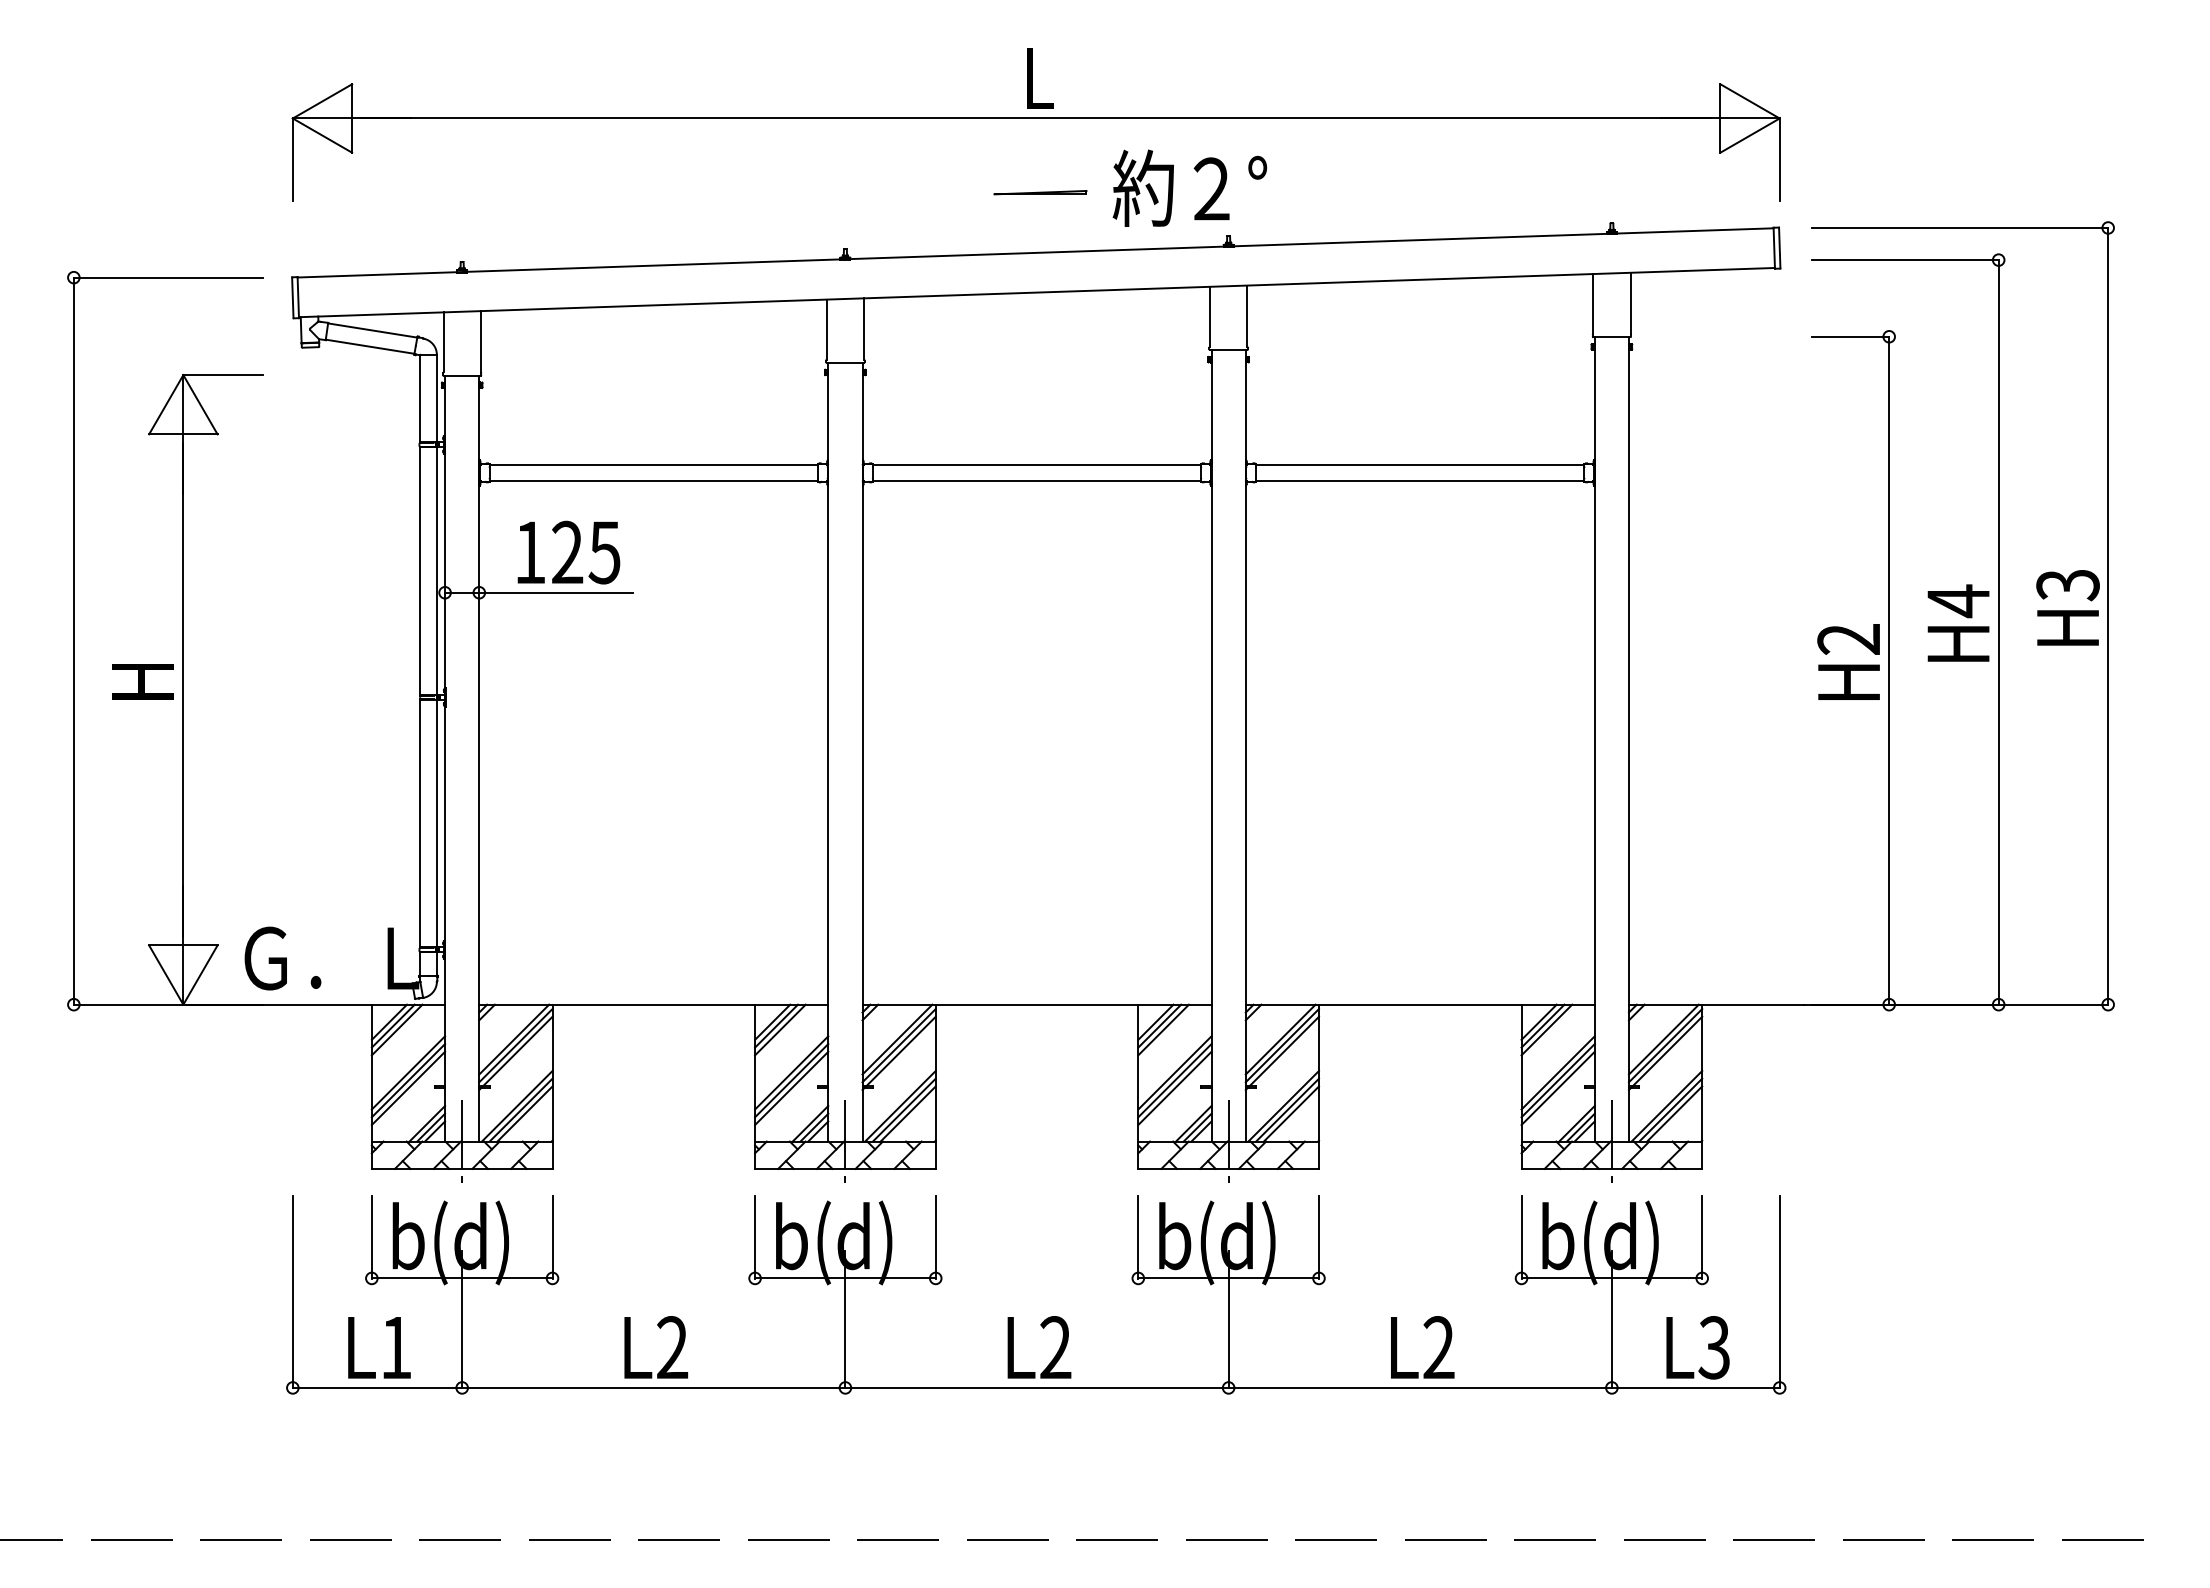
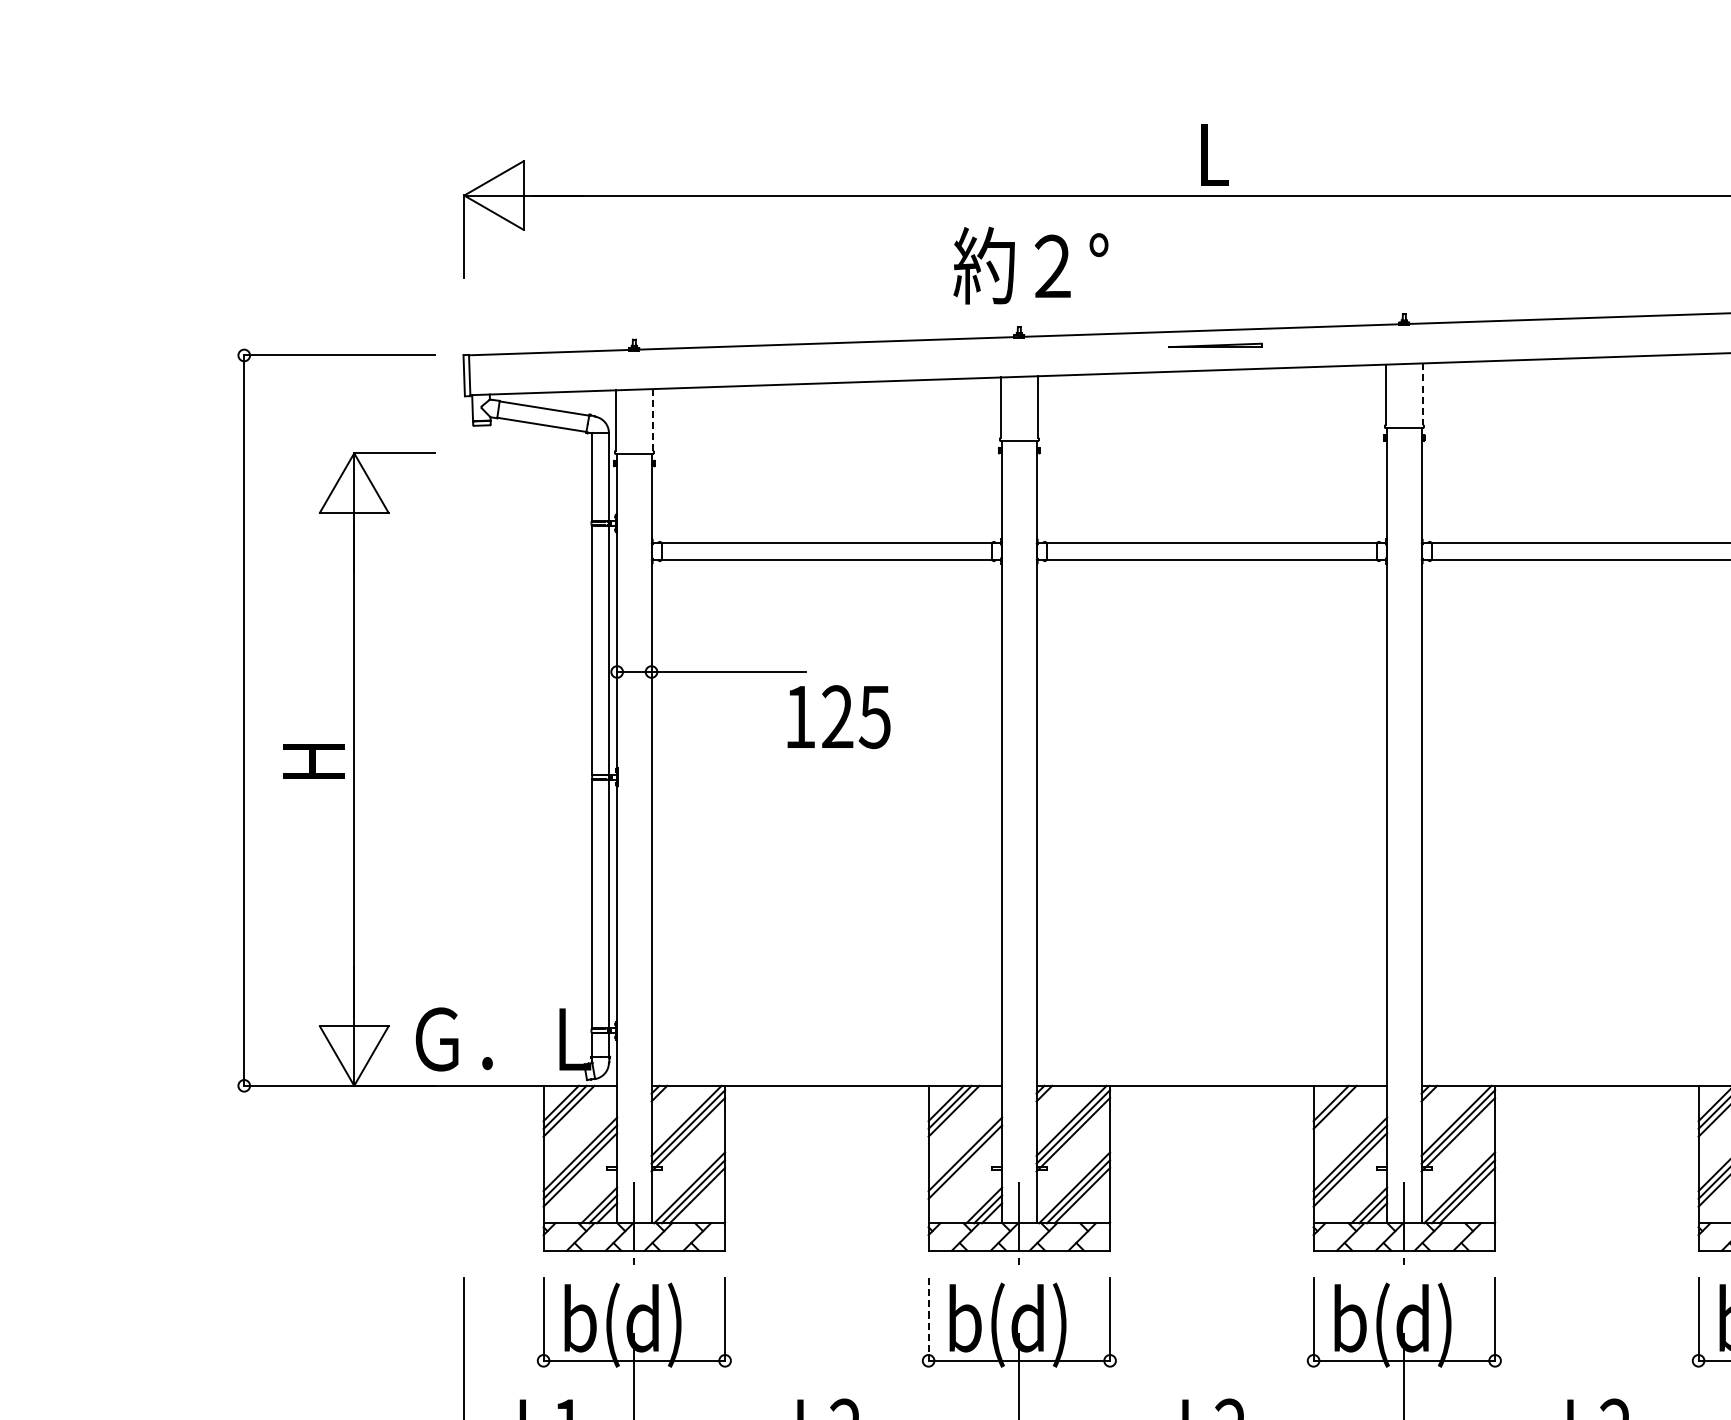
text: (1189, 187) -> (1030, 264), moved
line: (1040, 192) -> (1215, 345), moved
line: (1247, 316) -> (1423, 394), solid -> dashed
line: (480, 341) -> (652, 419), solid -> dashed
text: (568, 552) -> (838, 716), moved
line: (1163, 1029) -> (1338, 1110), removed
line: (791, 1088) -> (965, 1170), removed
line: (755, 1238) -> (929, 1320), solid -> dashed

